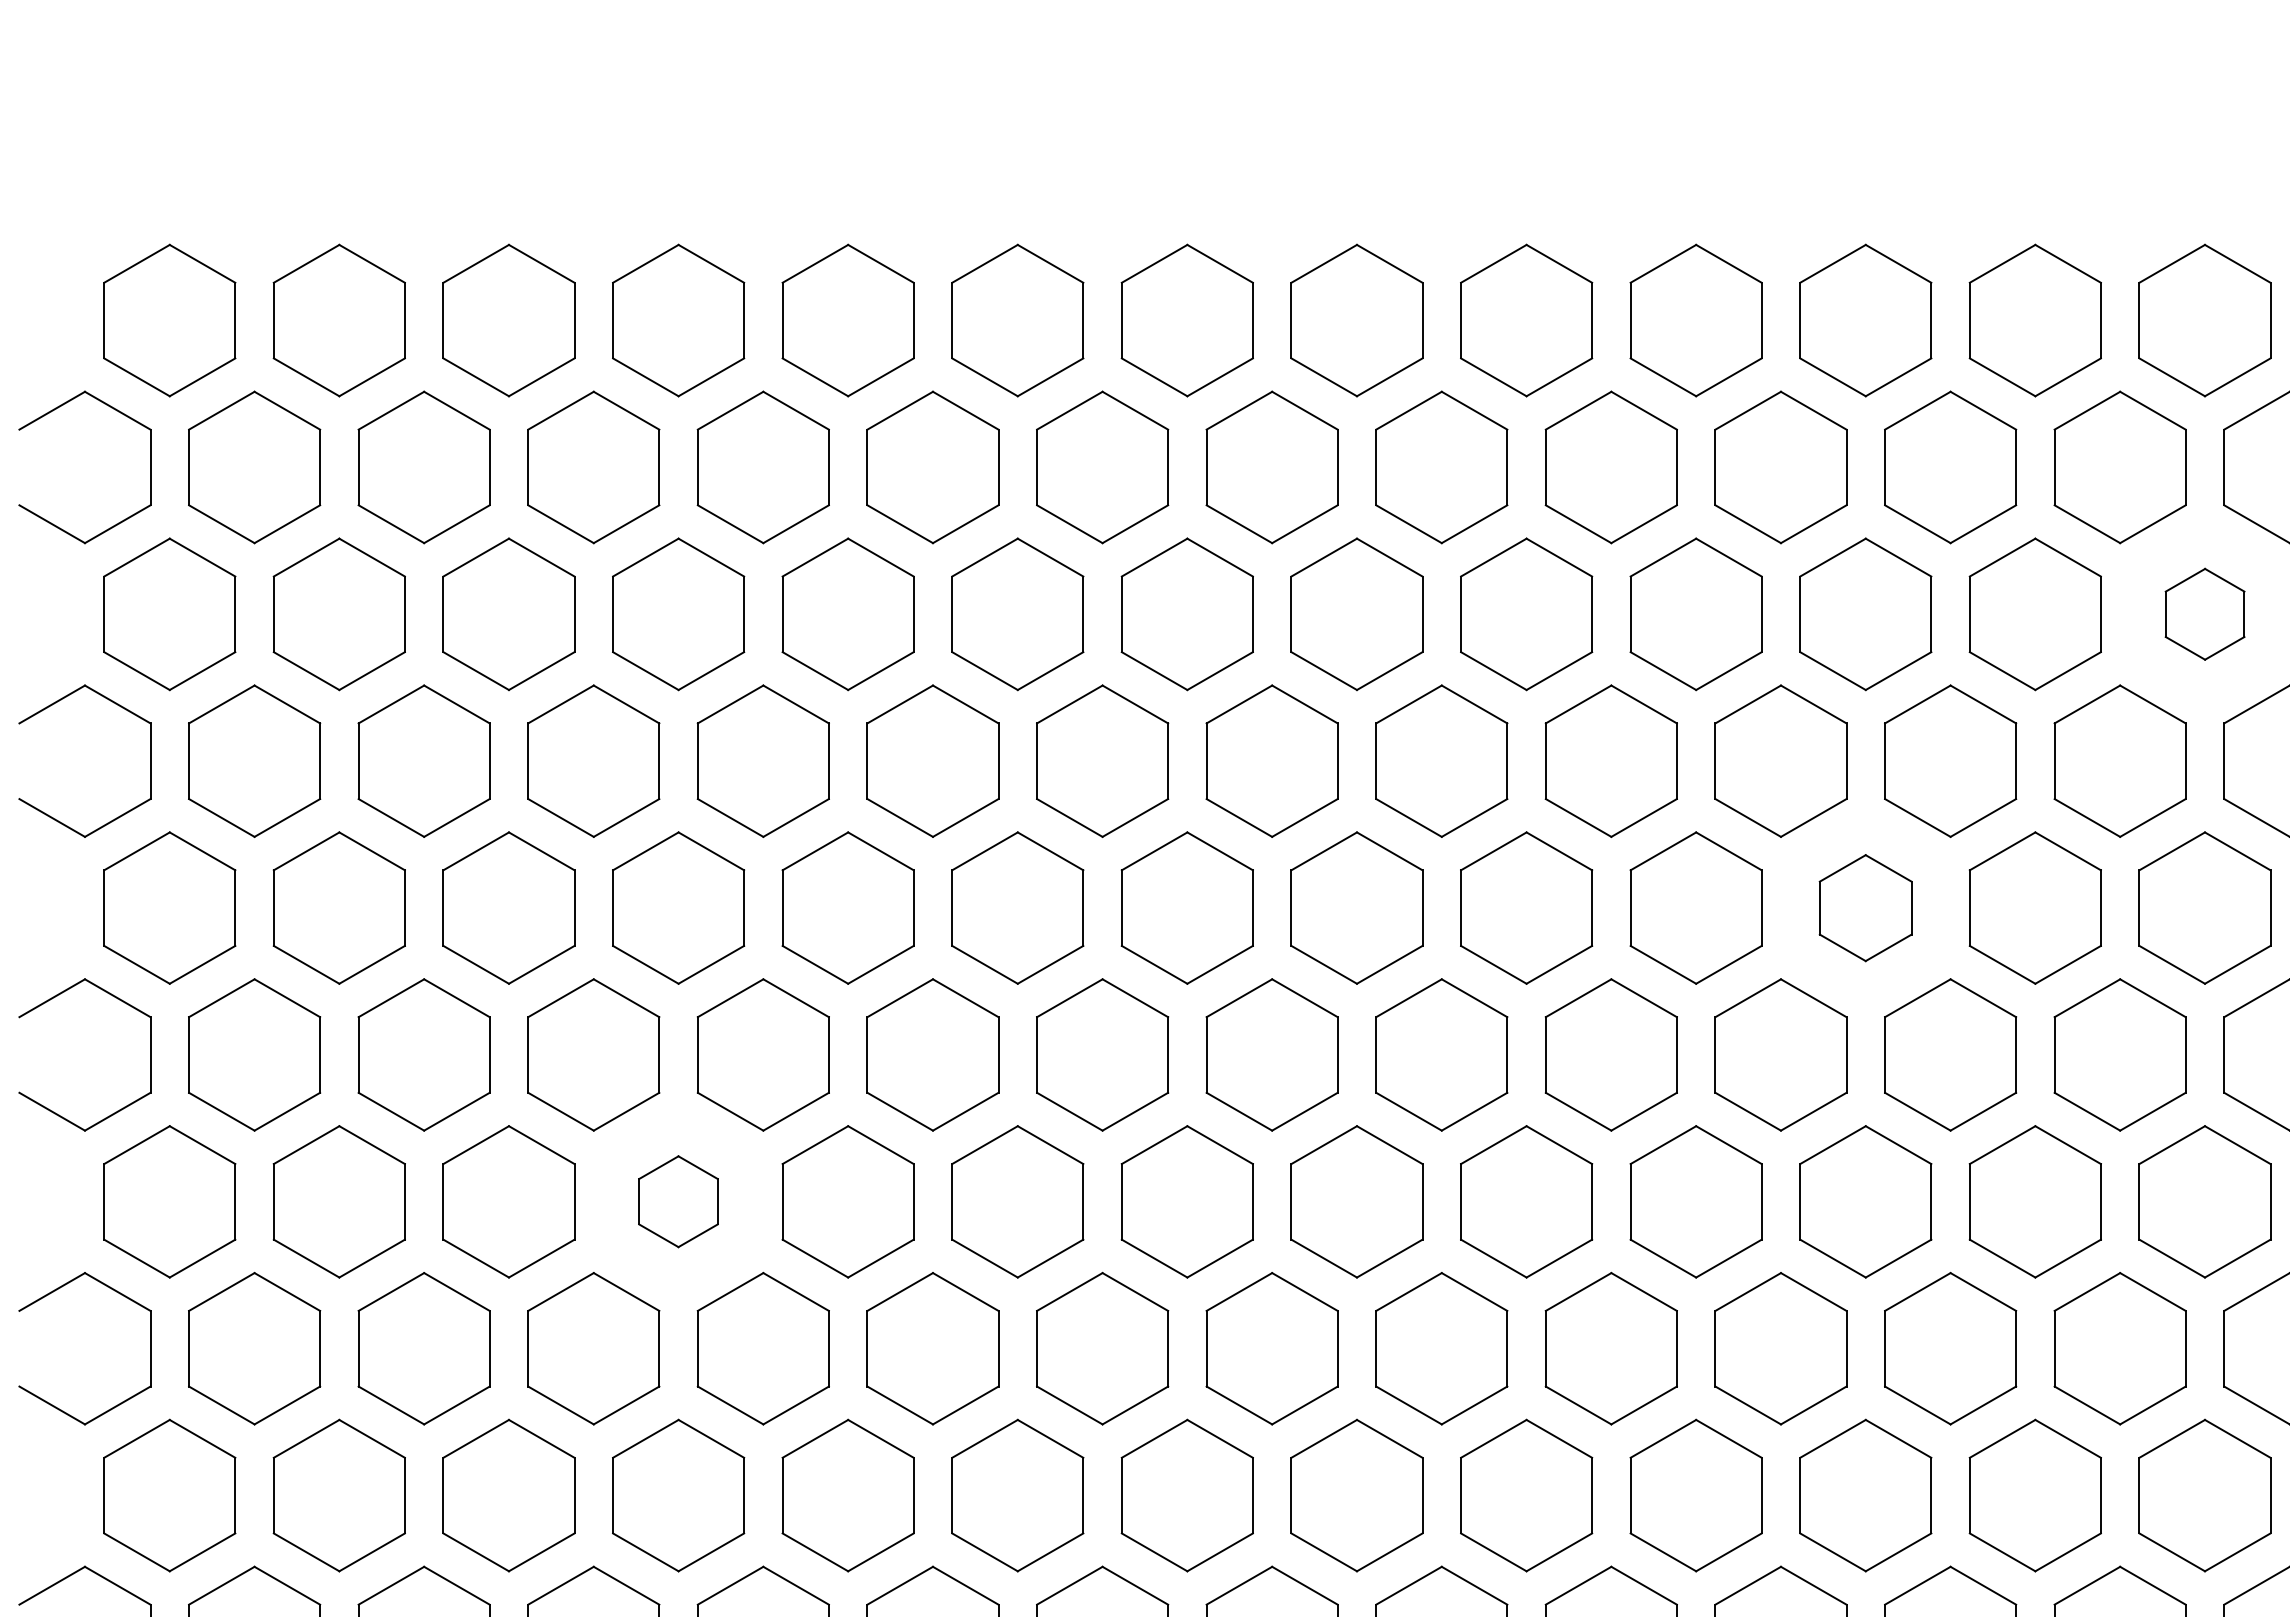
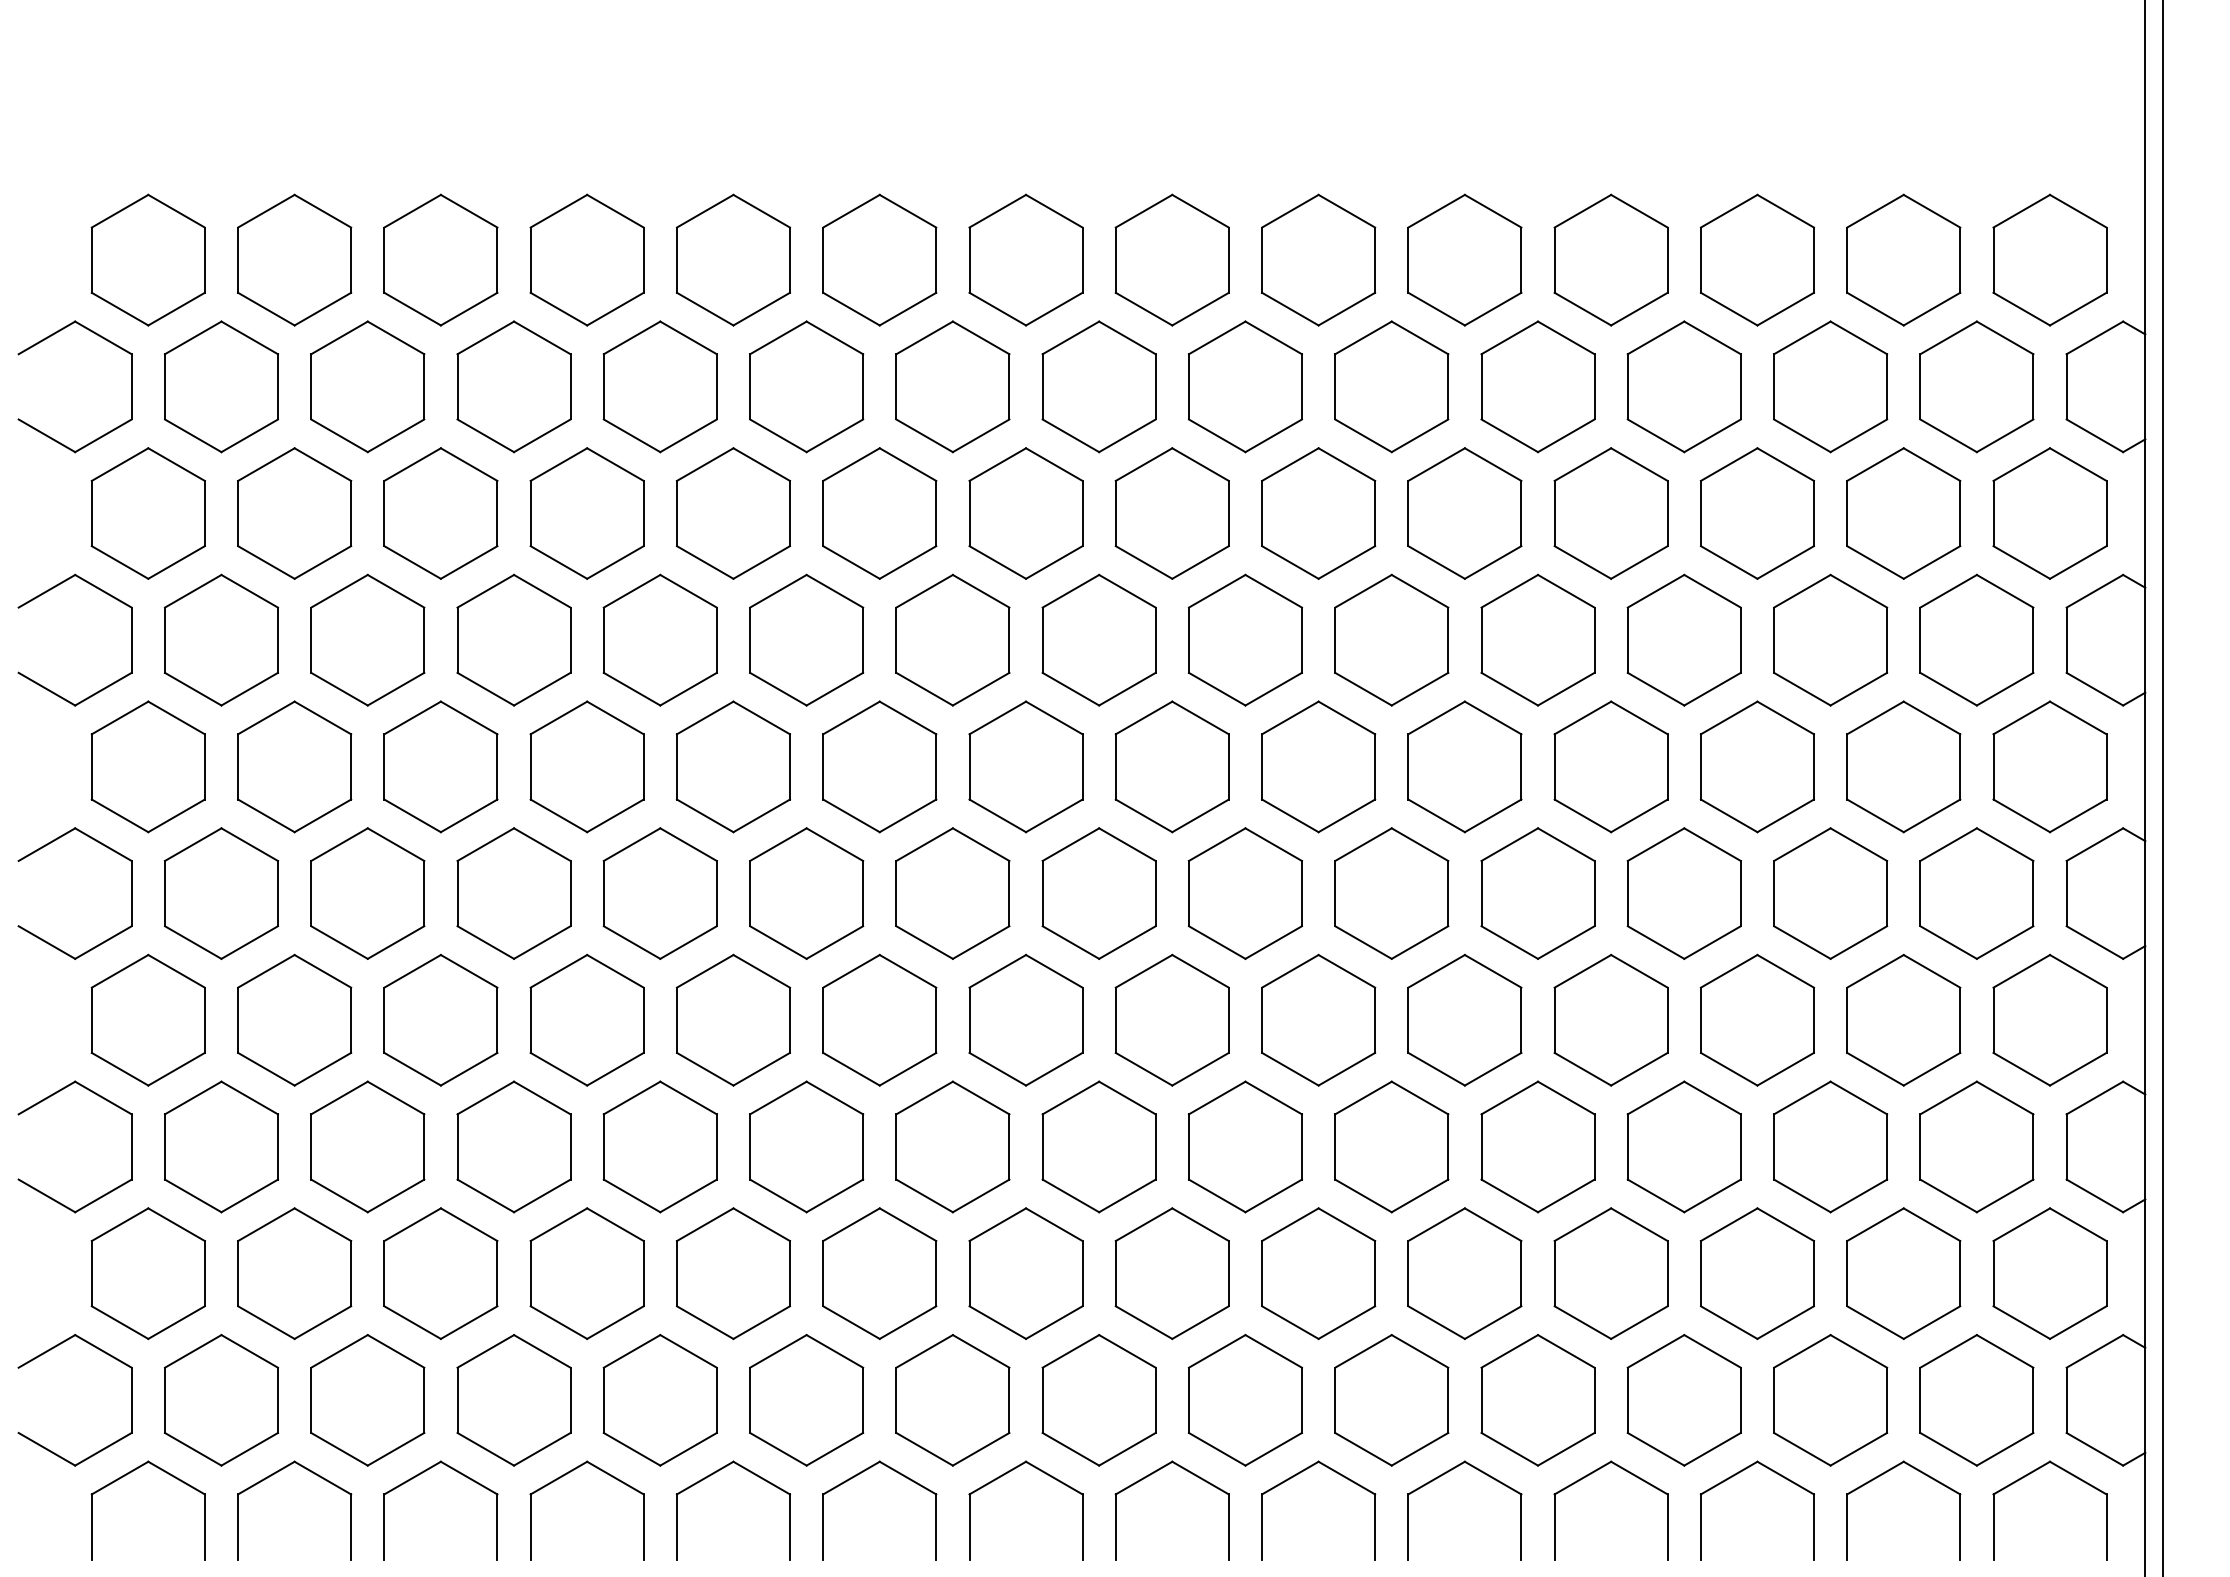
part: (2204, 614) -> (1903, 513), size x1.67
part: (1865, 907) -> (1610, 766), size x1.43
part: (677, 1200) -> (586, 1019), size x1.67

